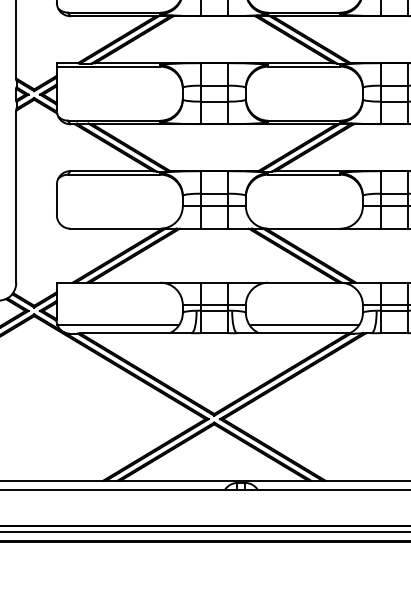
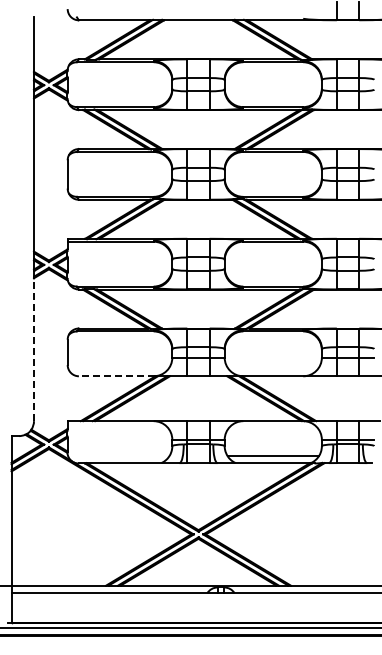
line: (16, 196) -> (34, 349), solid -> dashed
line: (115, 228) -> (116, 376), solid -> dashed
line: (118, 325) -> (118, 456), removed

